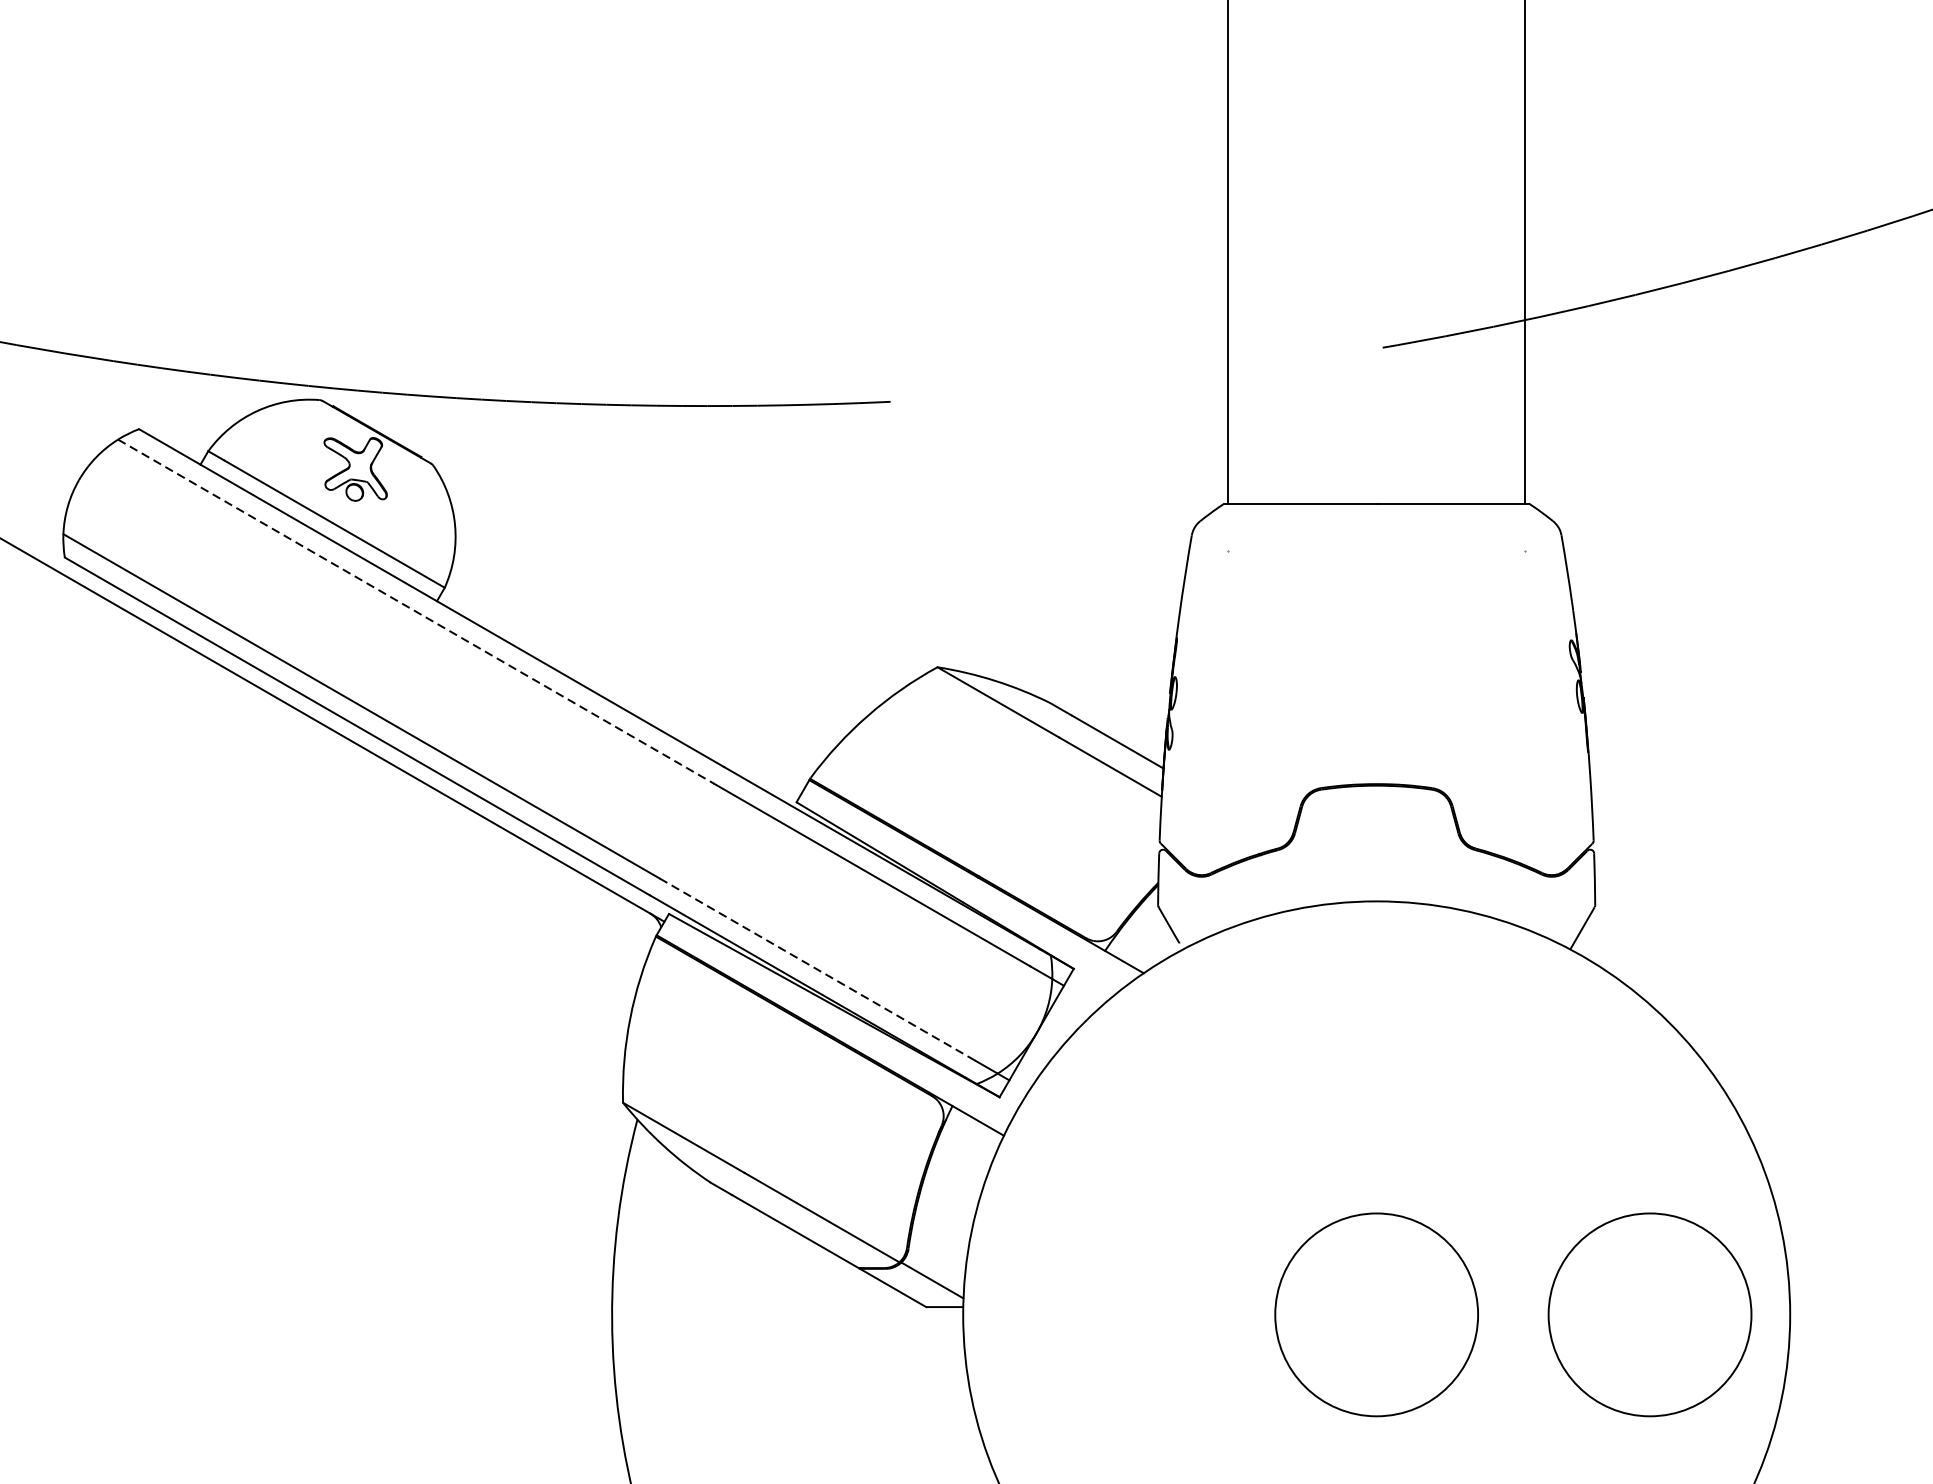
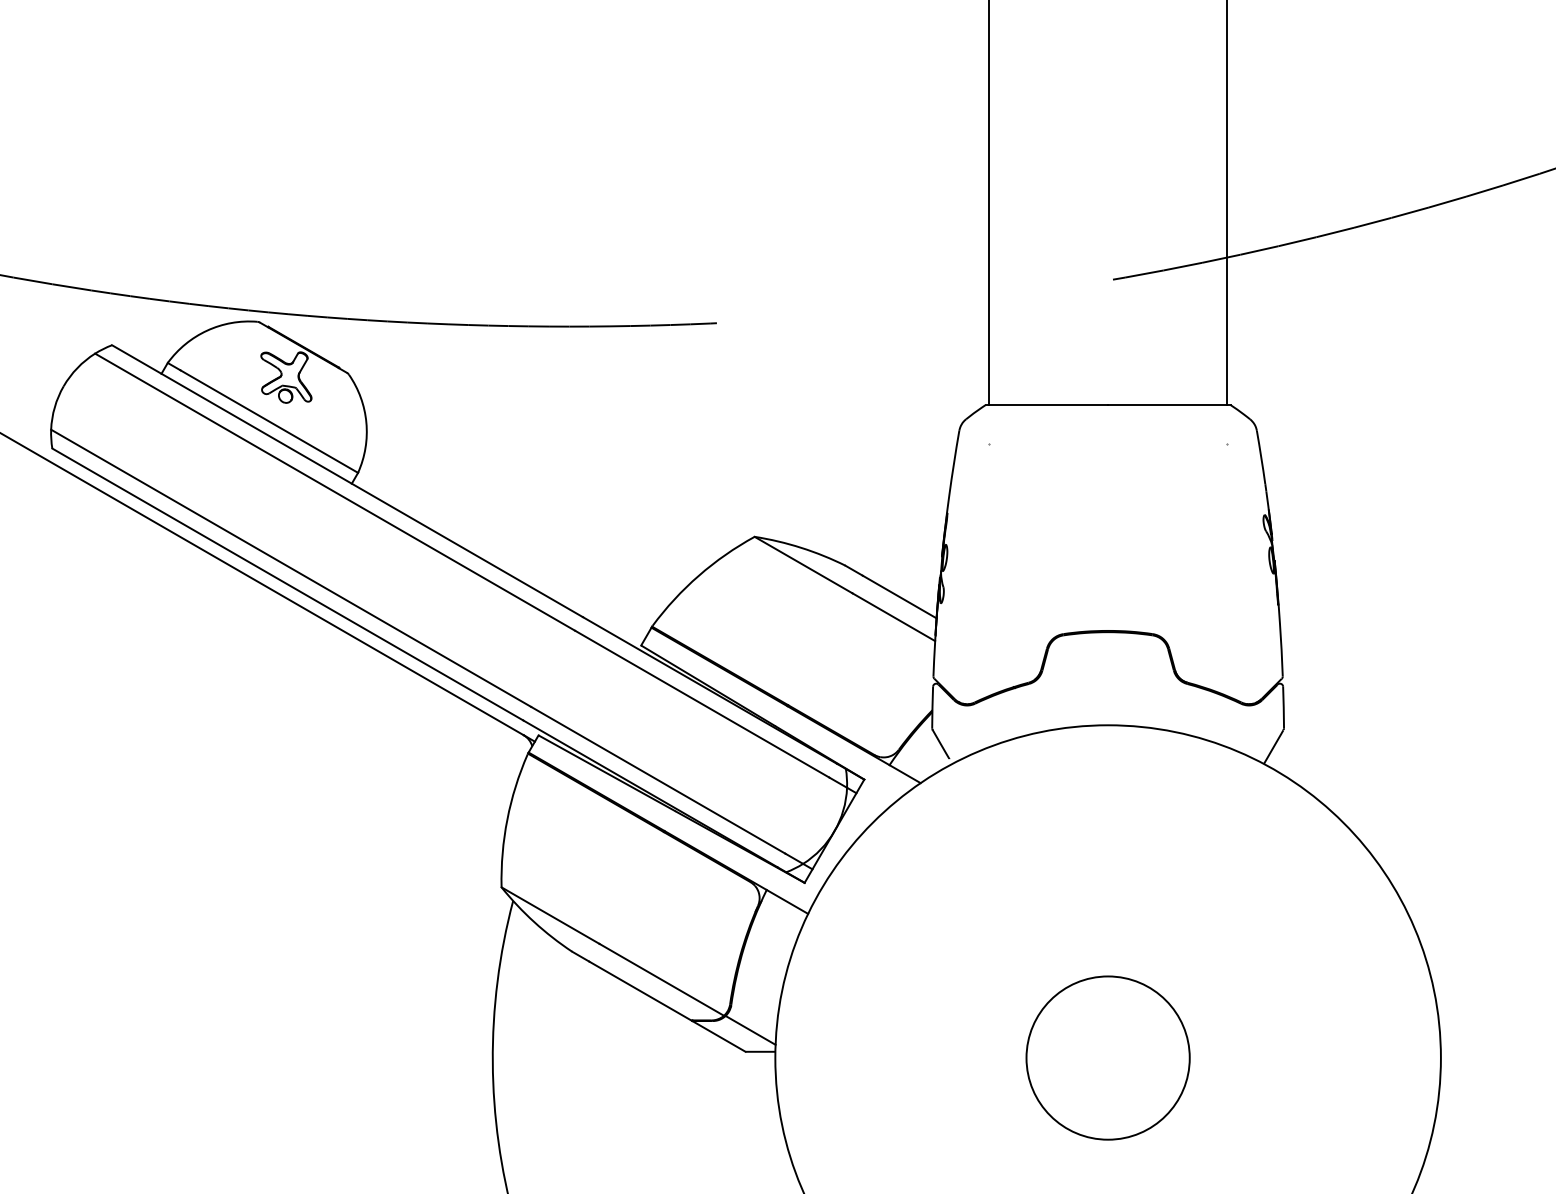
line: (416, 612) -> (335, 492), dashed -> solid
line: (818, 969) -> (658, 780), dashed -> solid
circle: (1649, 1314) -> (1327, 1057), removed

